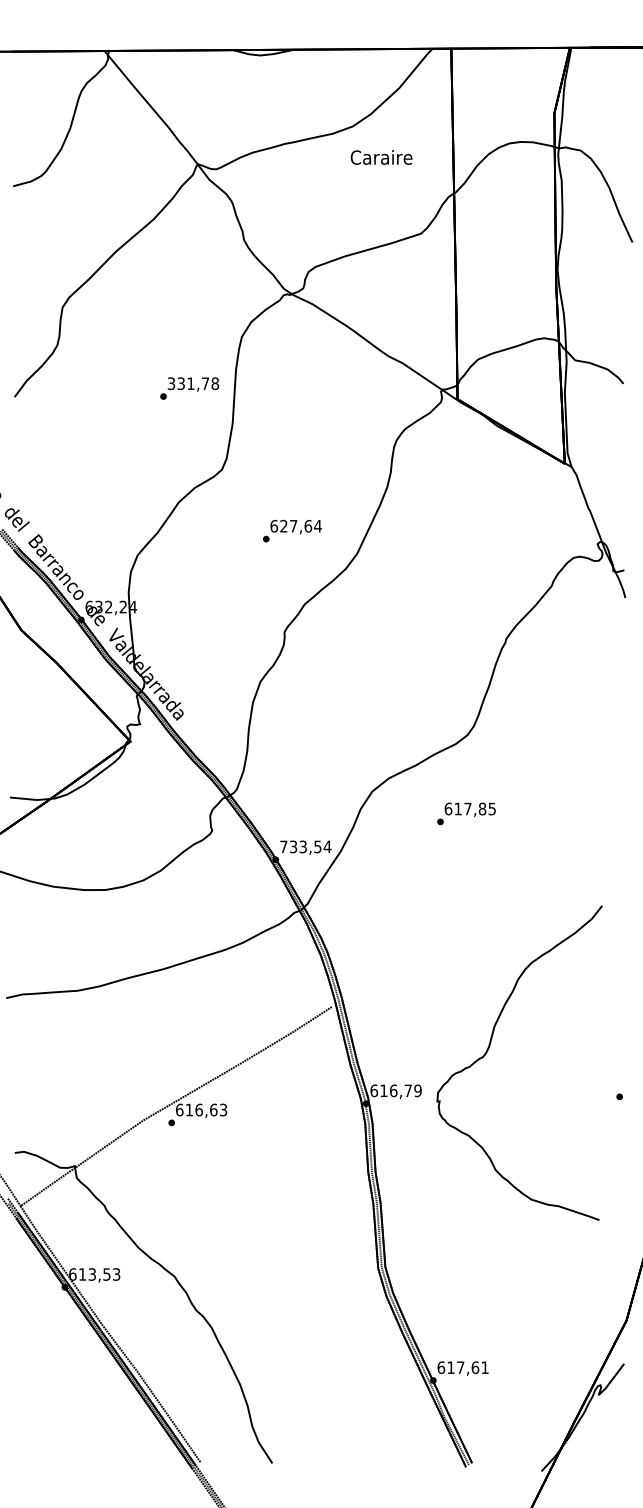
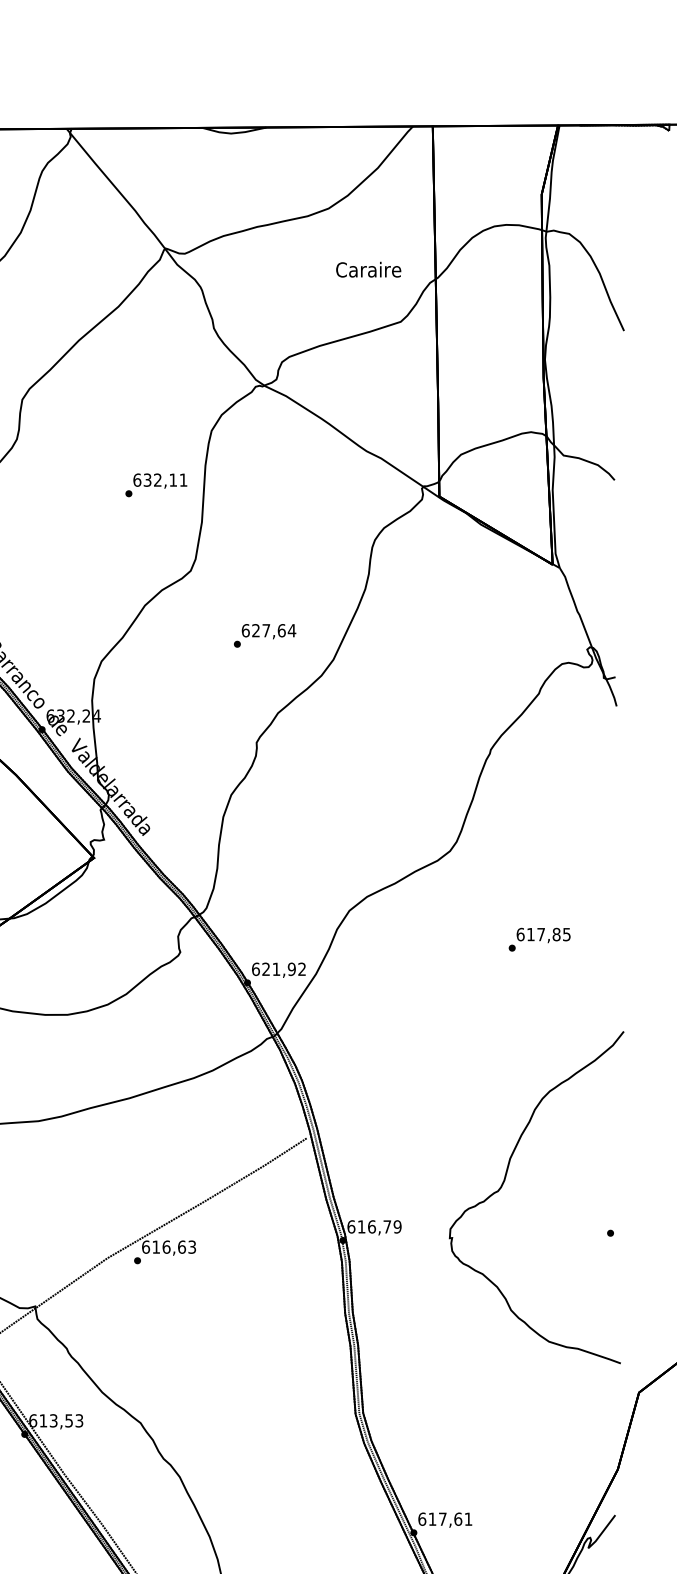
text: (381, 157) -> (368, 269), moved
text: (193, 383) -> (160, 479), 331,78 -> 632,11
text: (466, 813) -> (539, 939), moved
text: (305, 846) -> (278, 968), 733,54 -> 621,92
curve: (489, 1048) -> (504, 1182), moved

